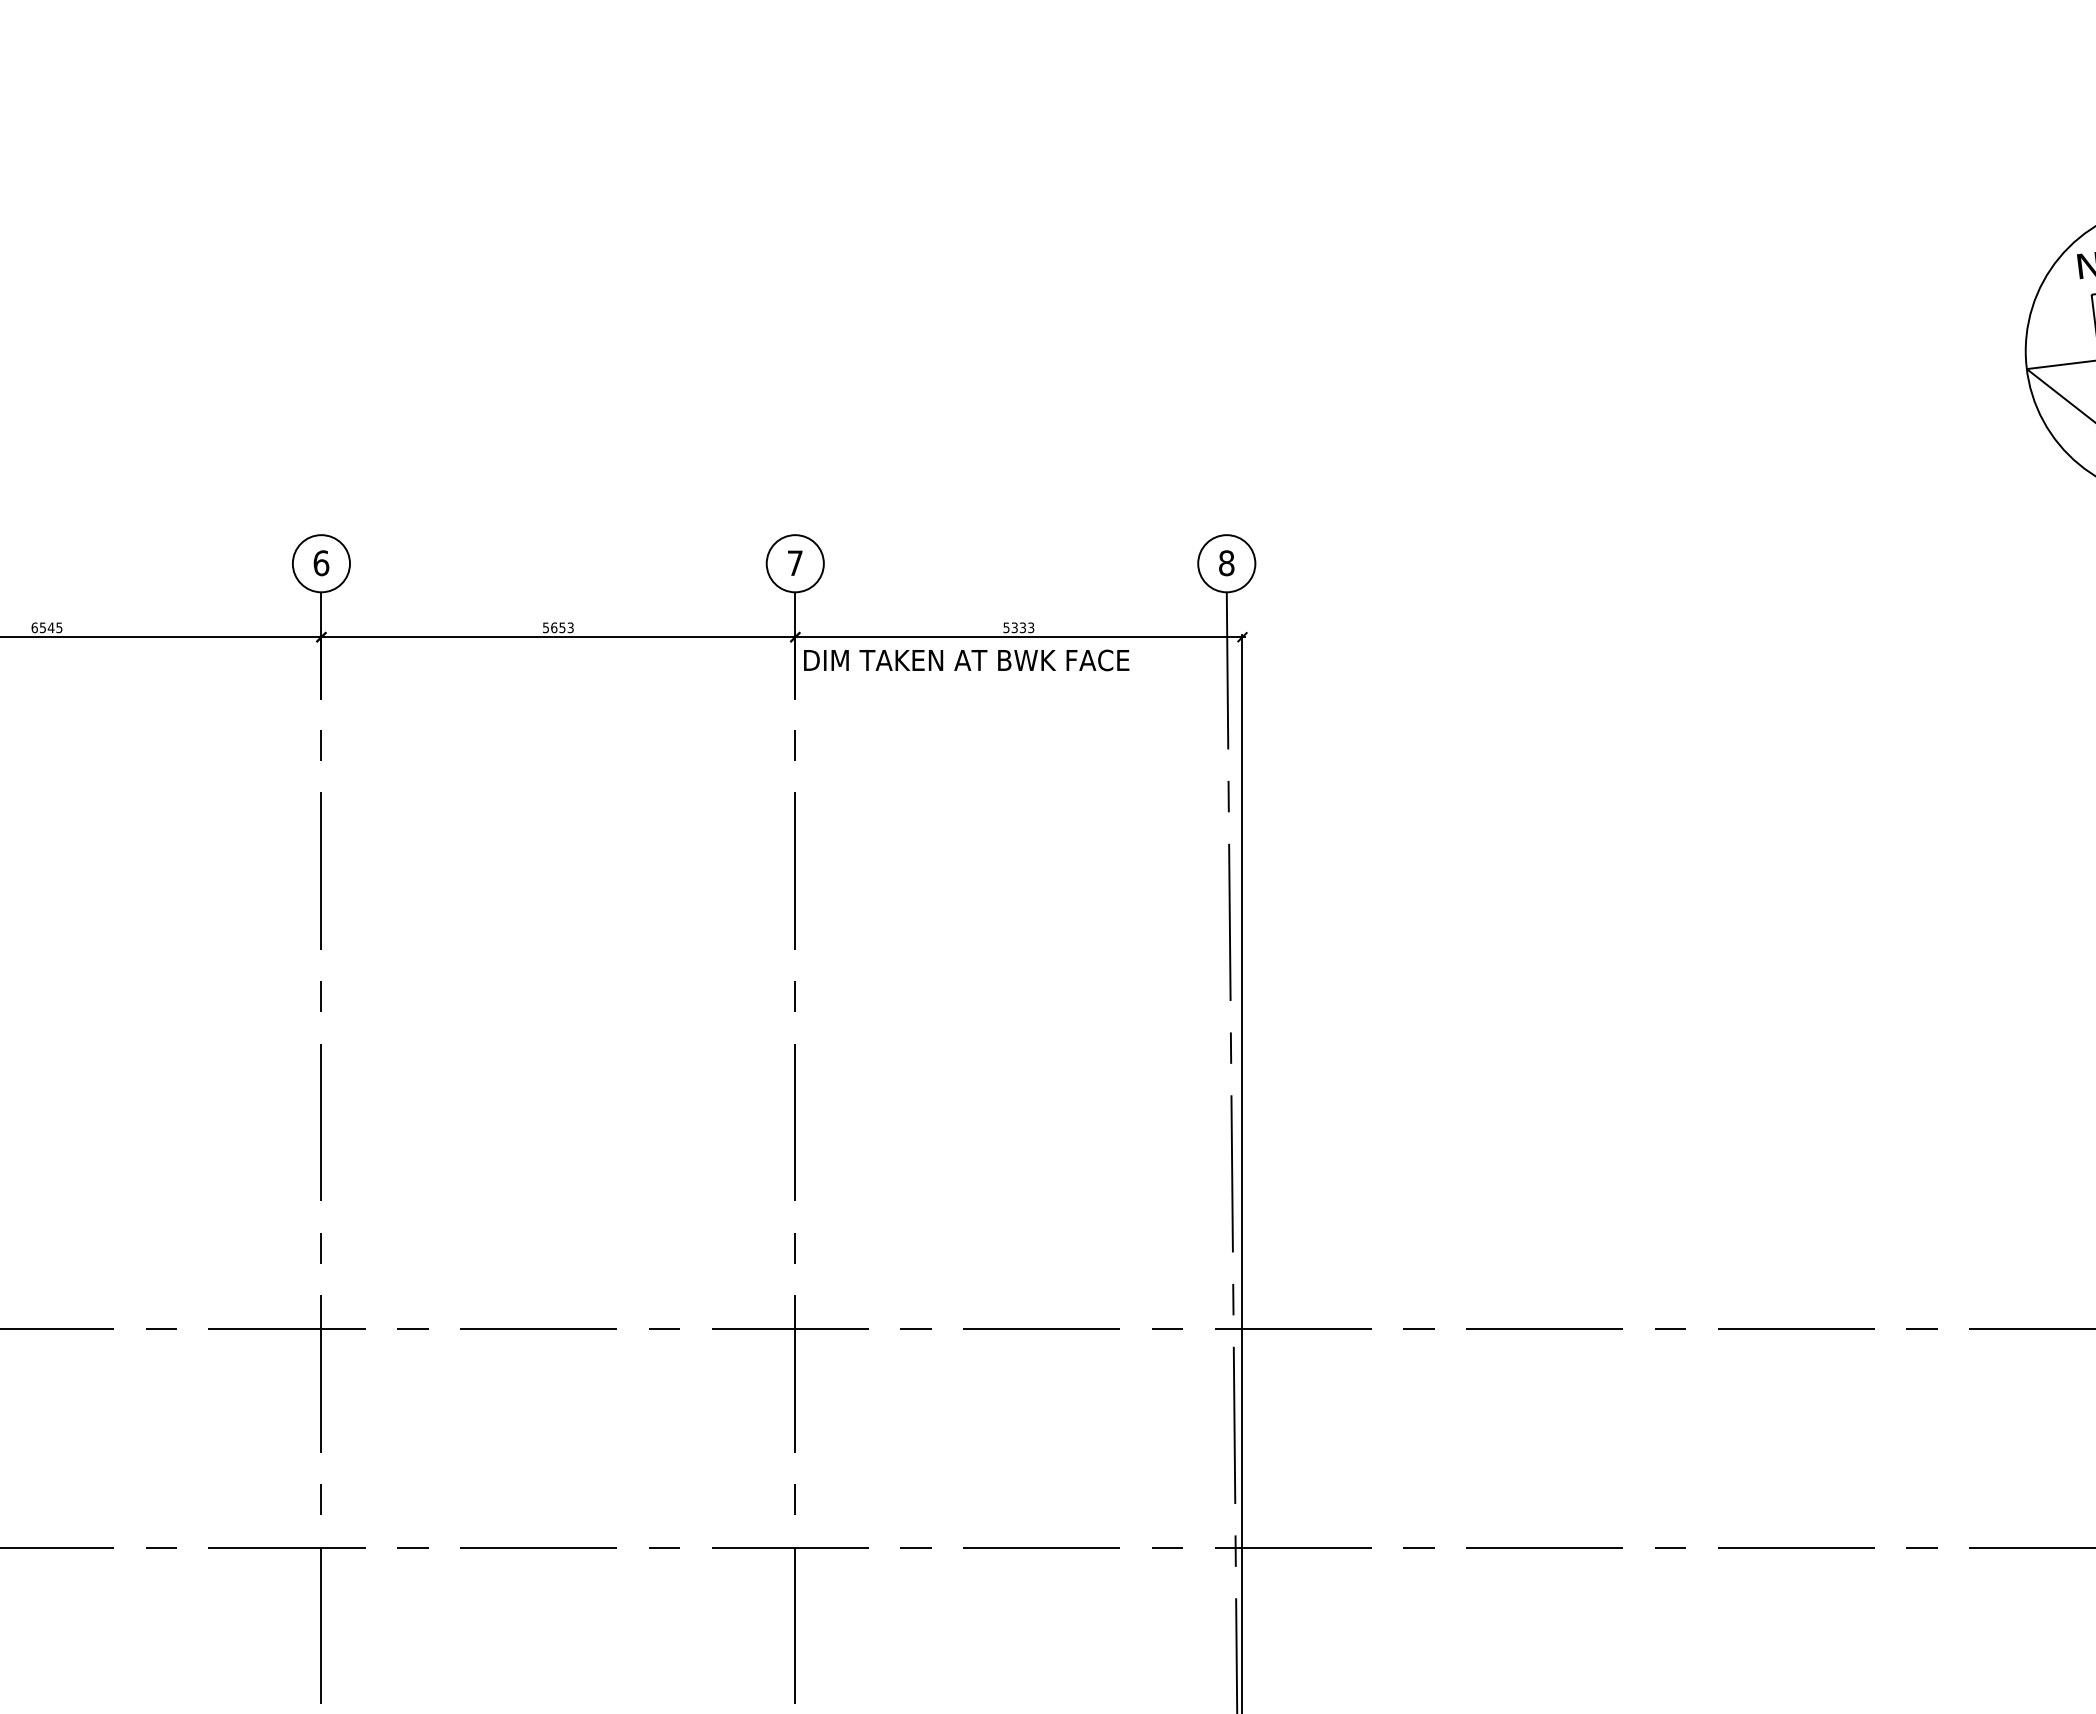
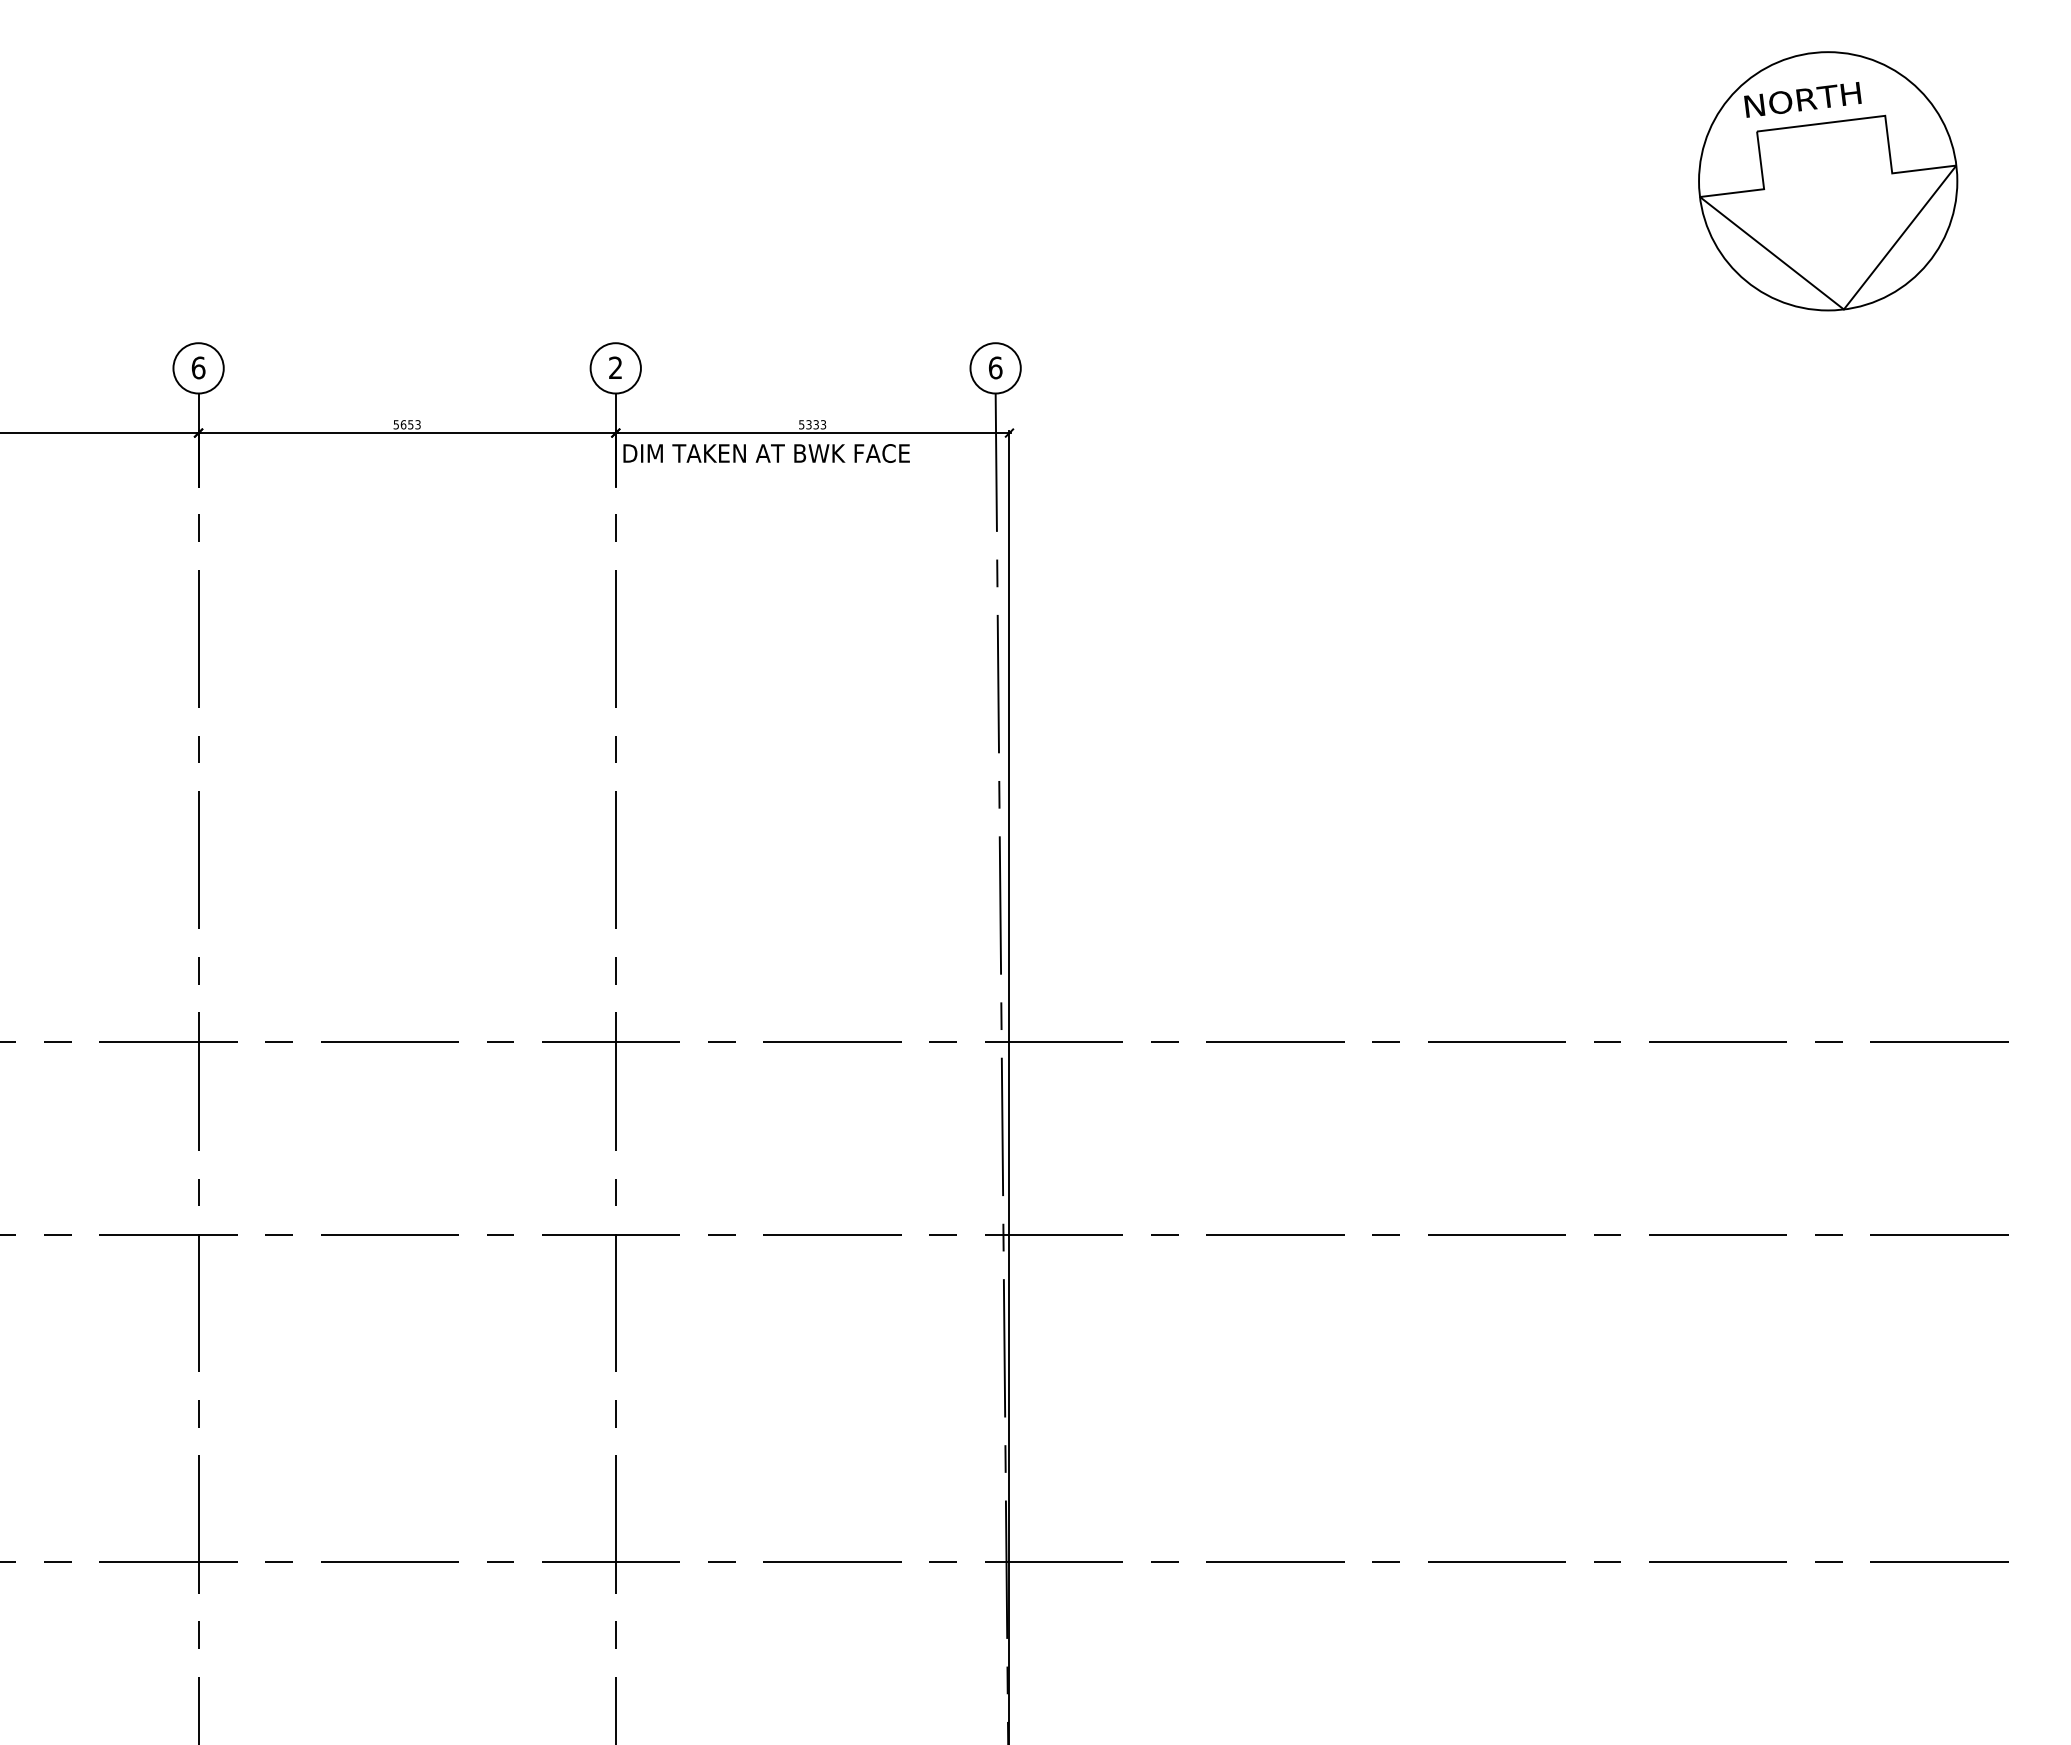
text: (794, 562) -> (615, 367), 7 -> 2
text: (1226, 562) -> (995, 367), 8 -> 6

